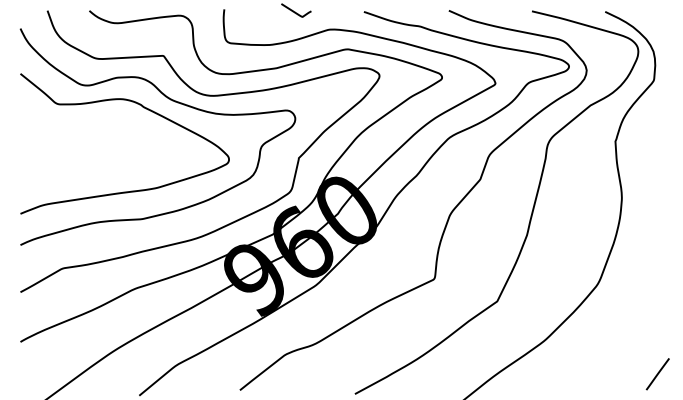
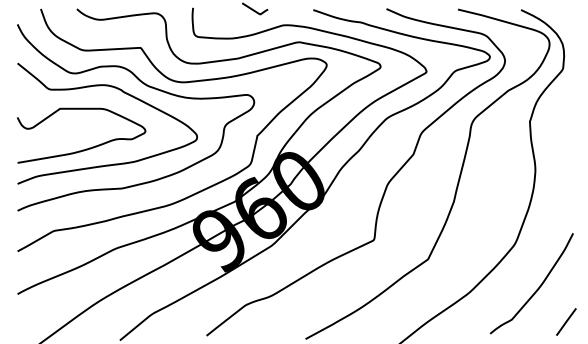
curve: (98, 173) -> (84, 149), added
curve: (624, 335) -> (537, 288), added

